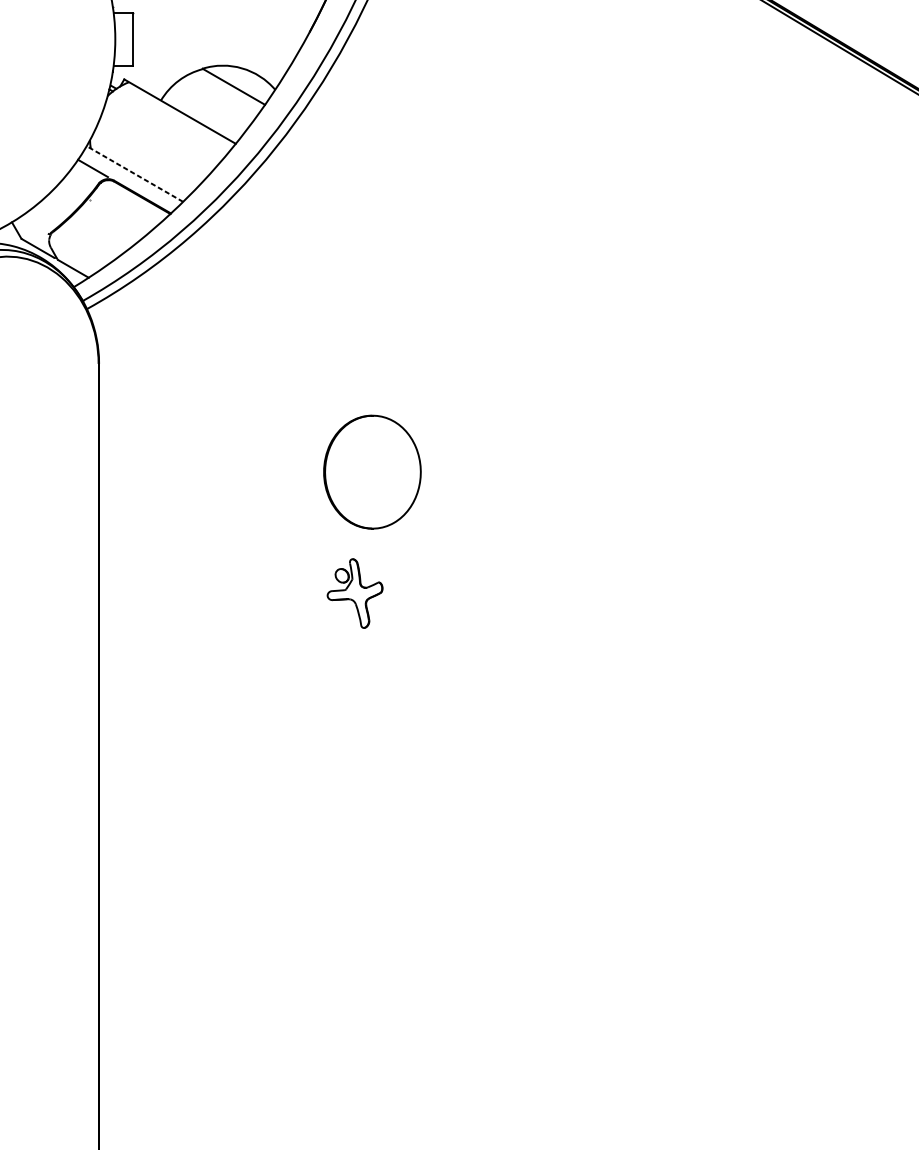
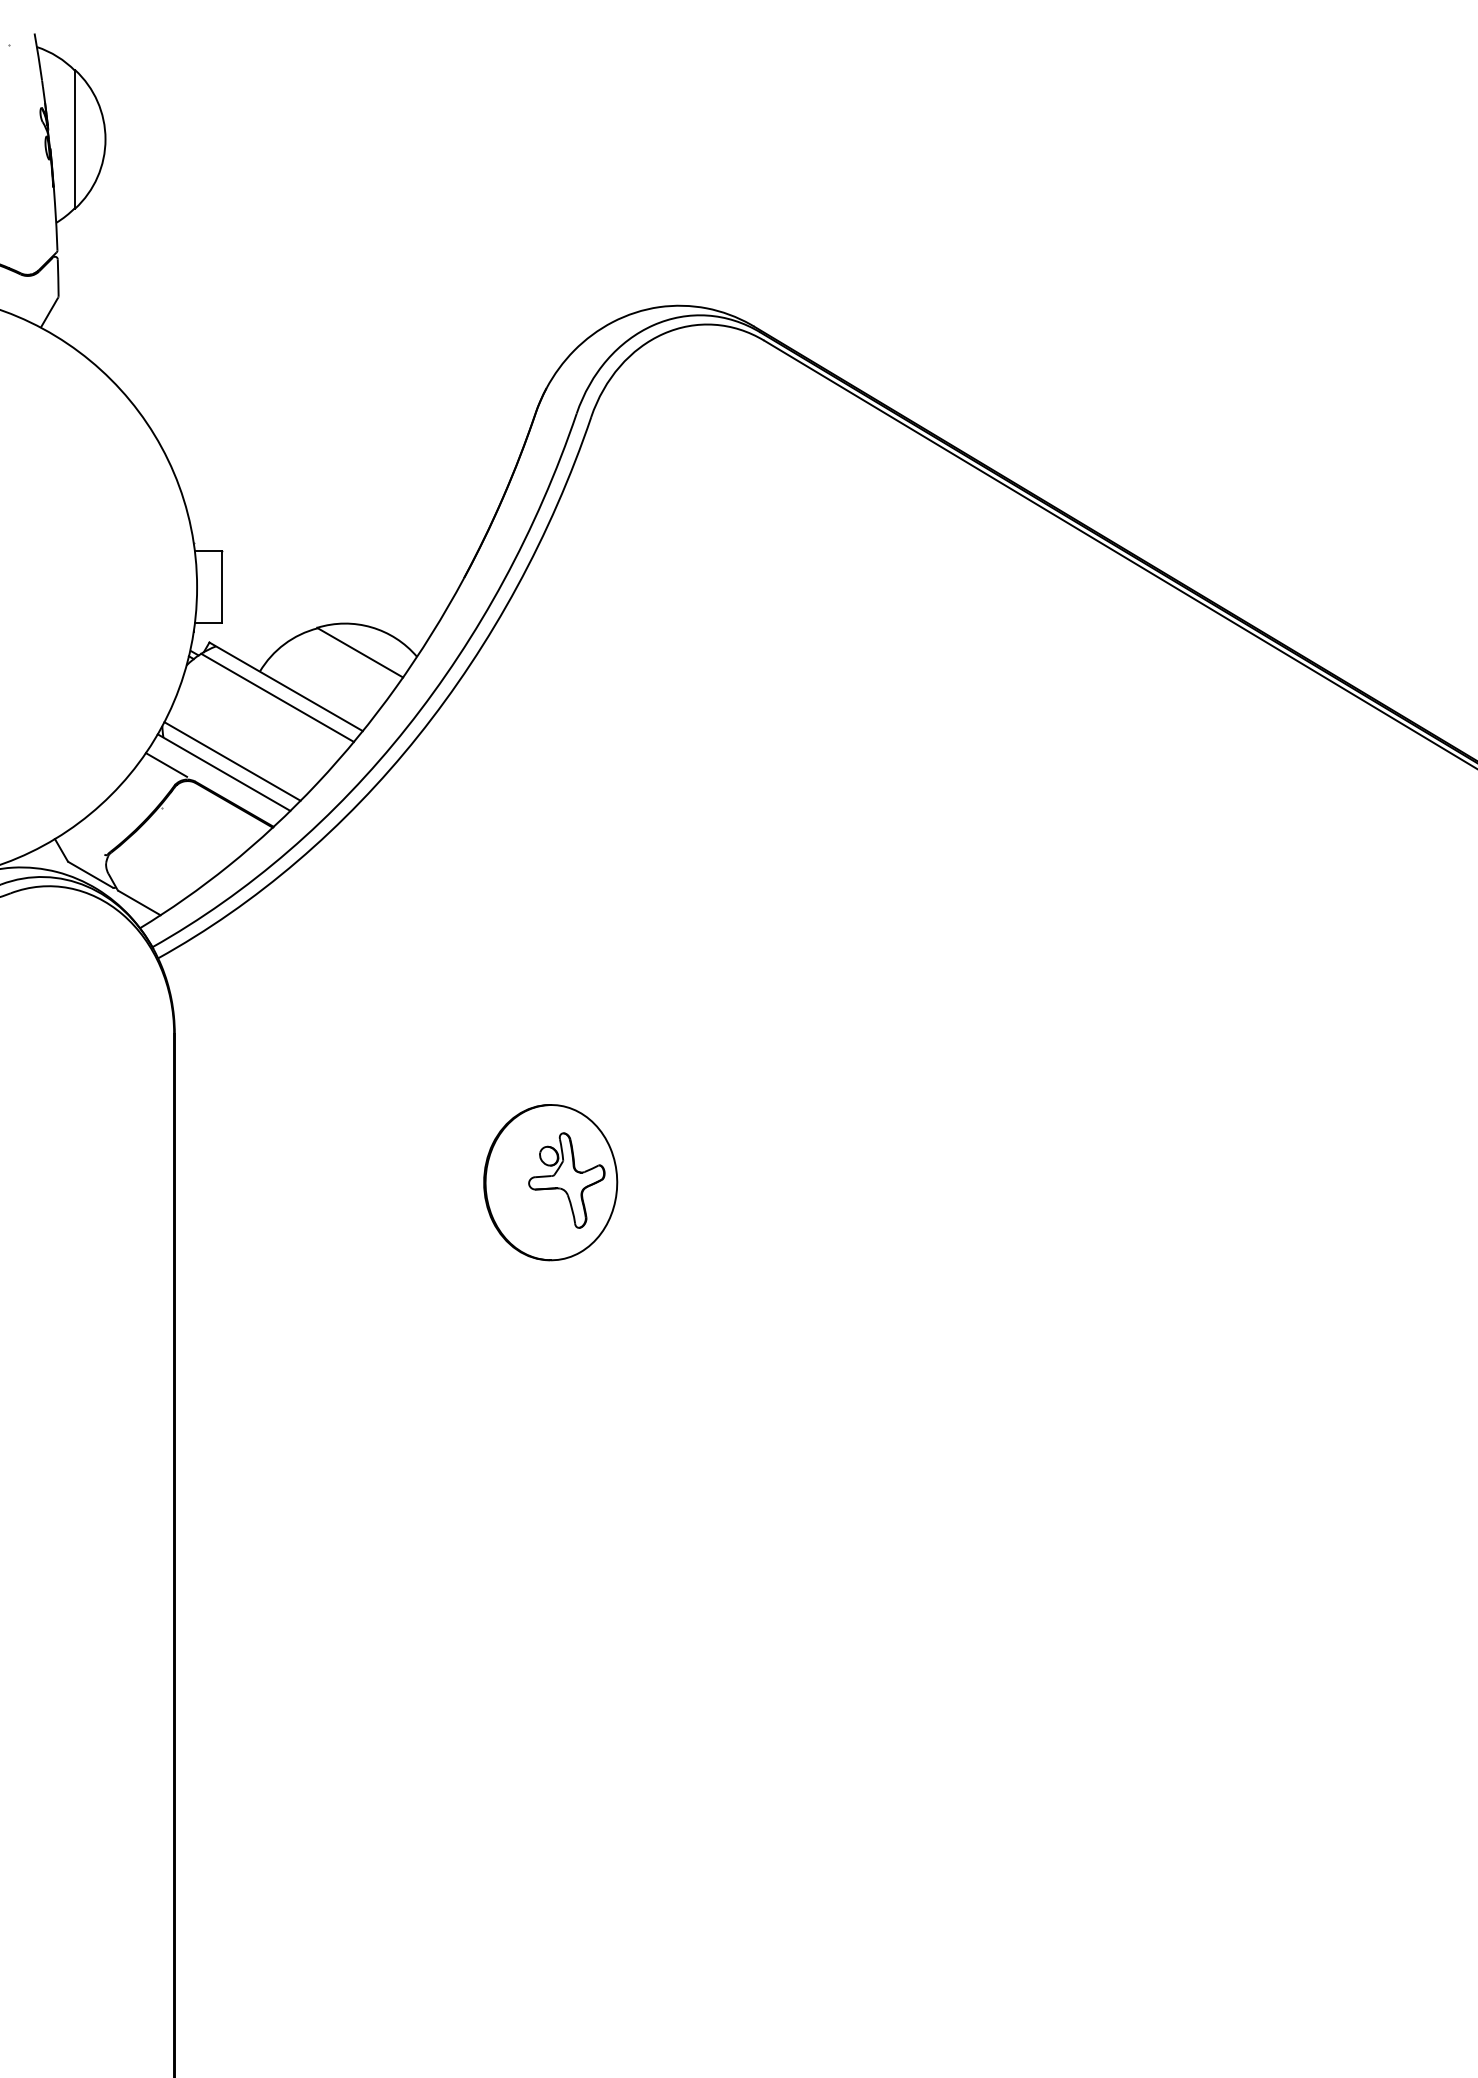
line: (173, 119) -> (277, 697), added
line: (141, 165) -> (232, 761), added
line: (135, 173) -> (224, 772), dashed -> solid
part: (354, 593) -> (566, 1180), moved

